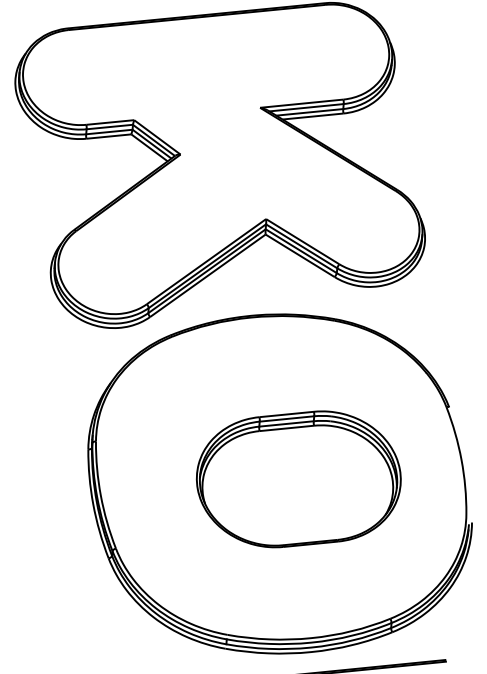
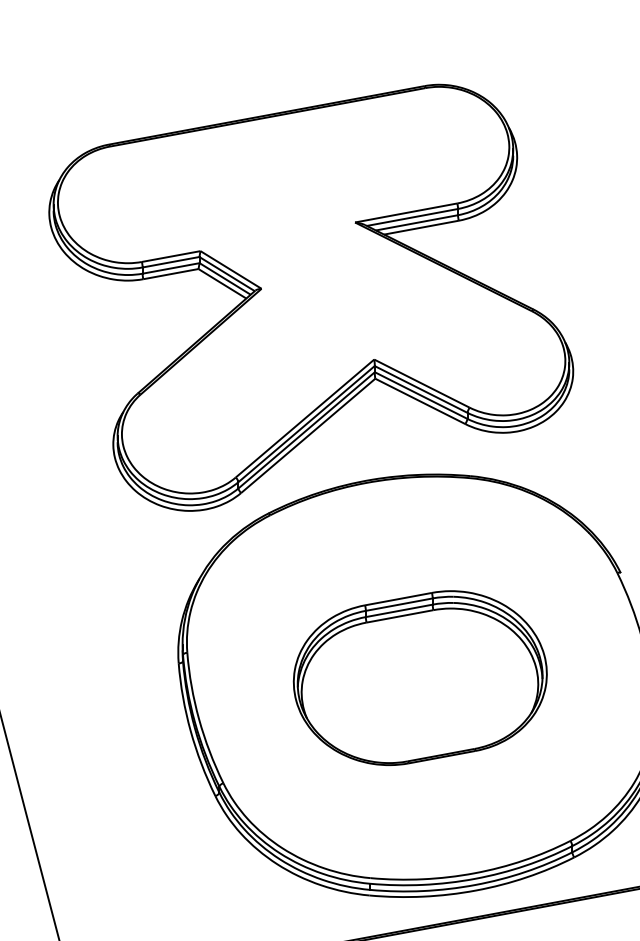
part: (298, 478) -> (419, 677), moved

